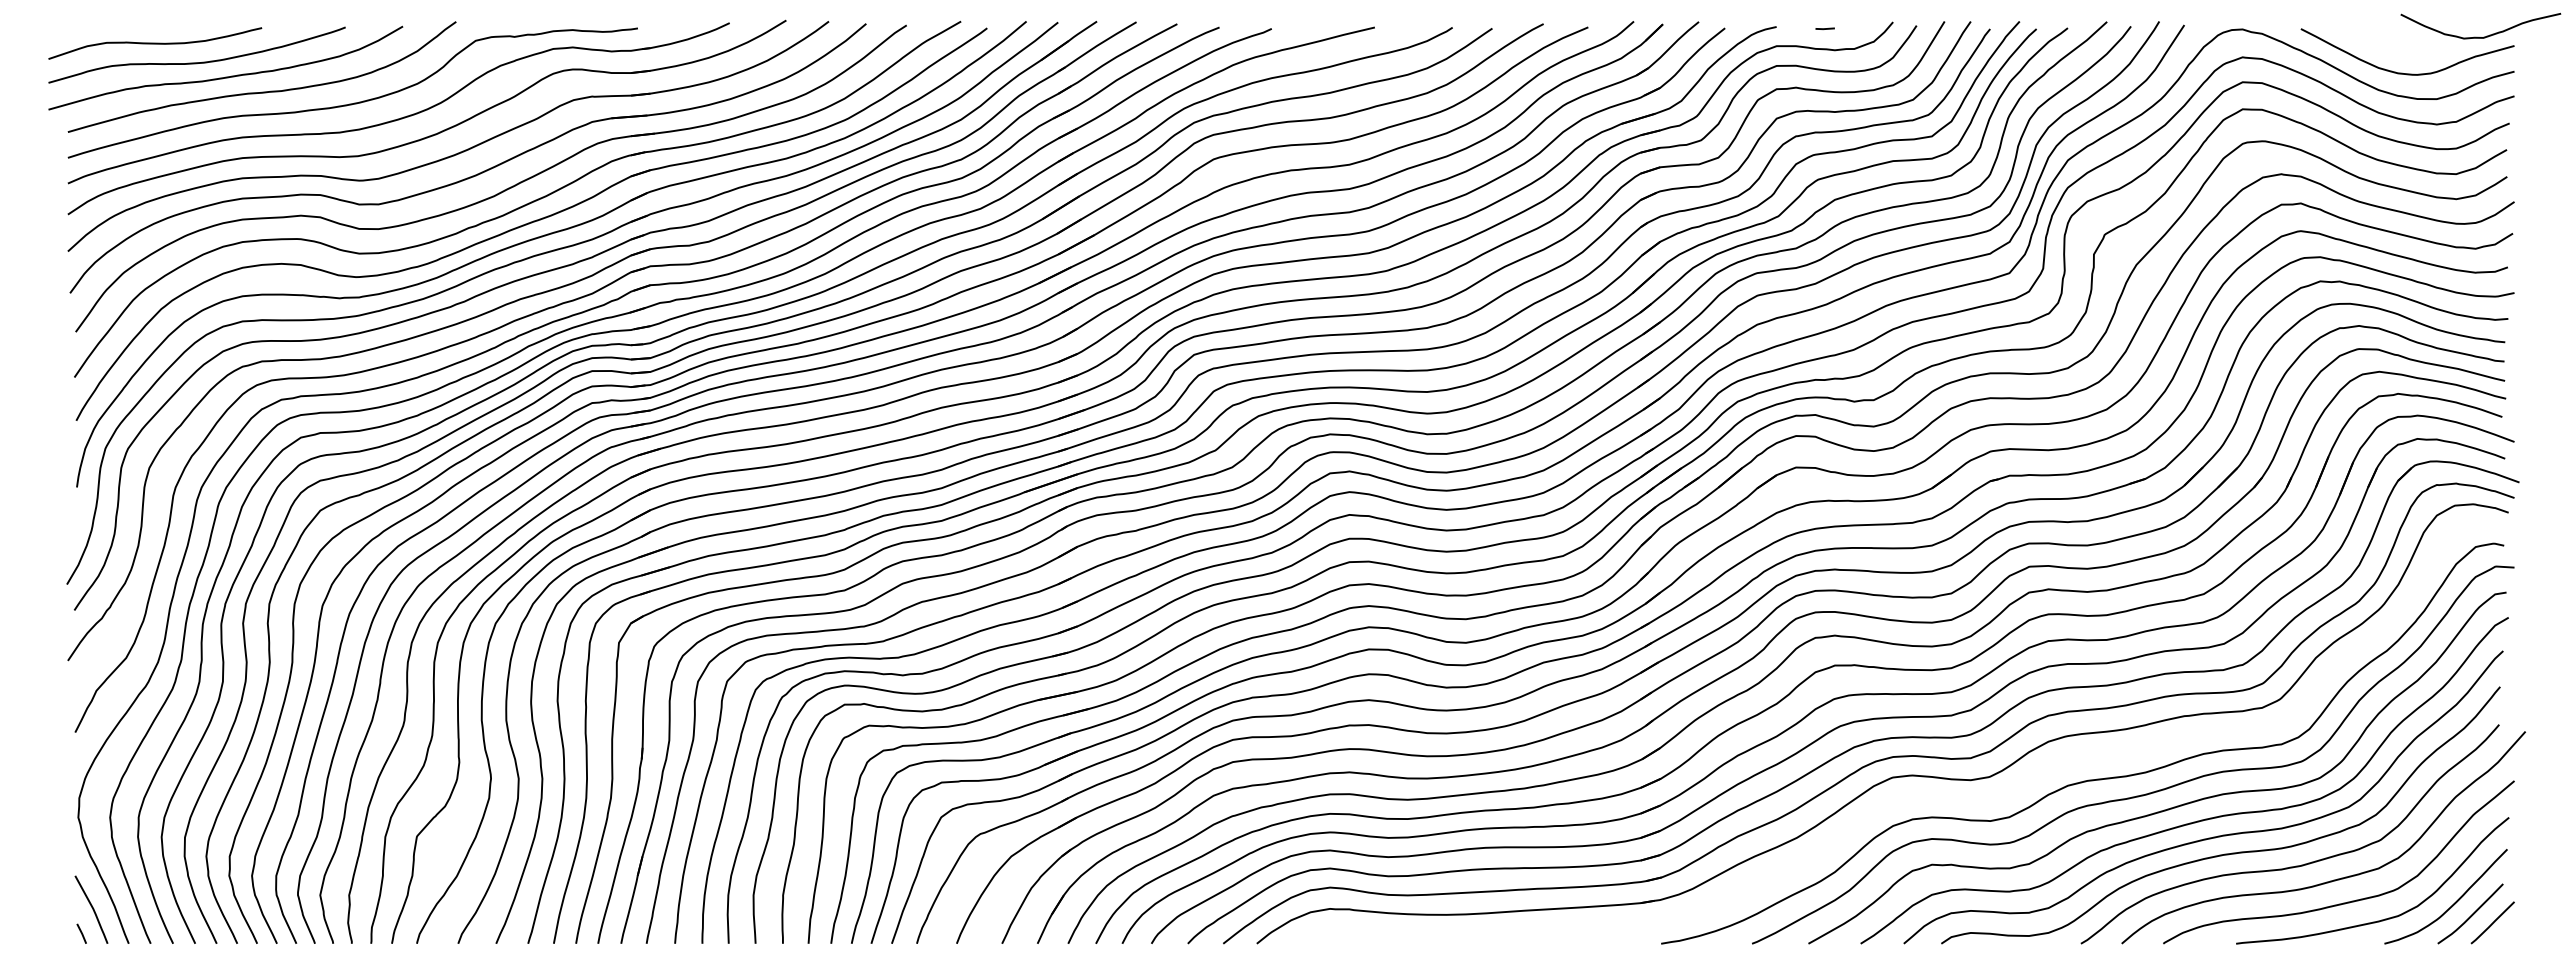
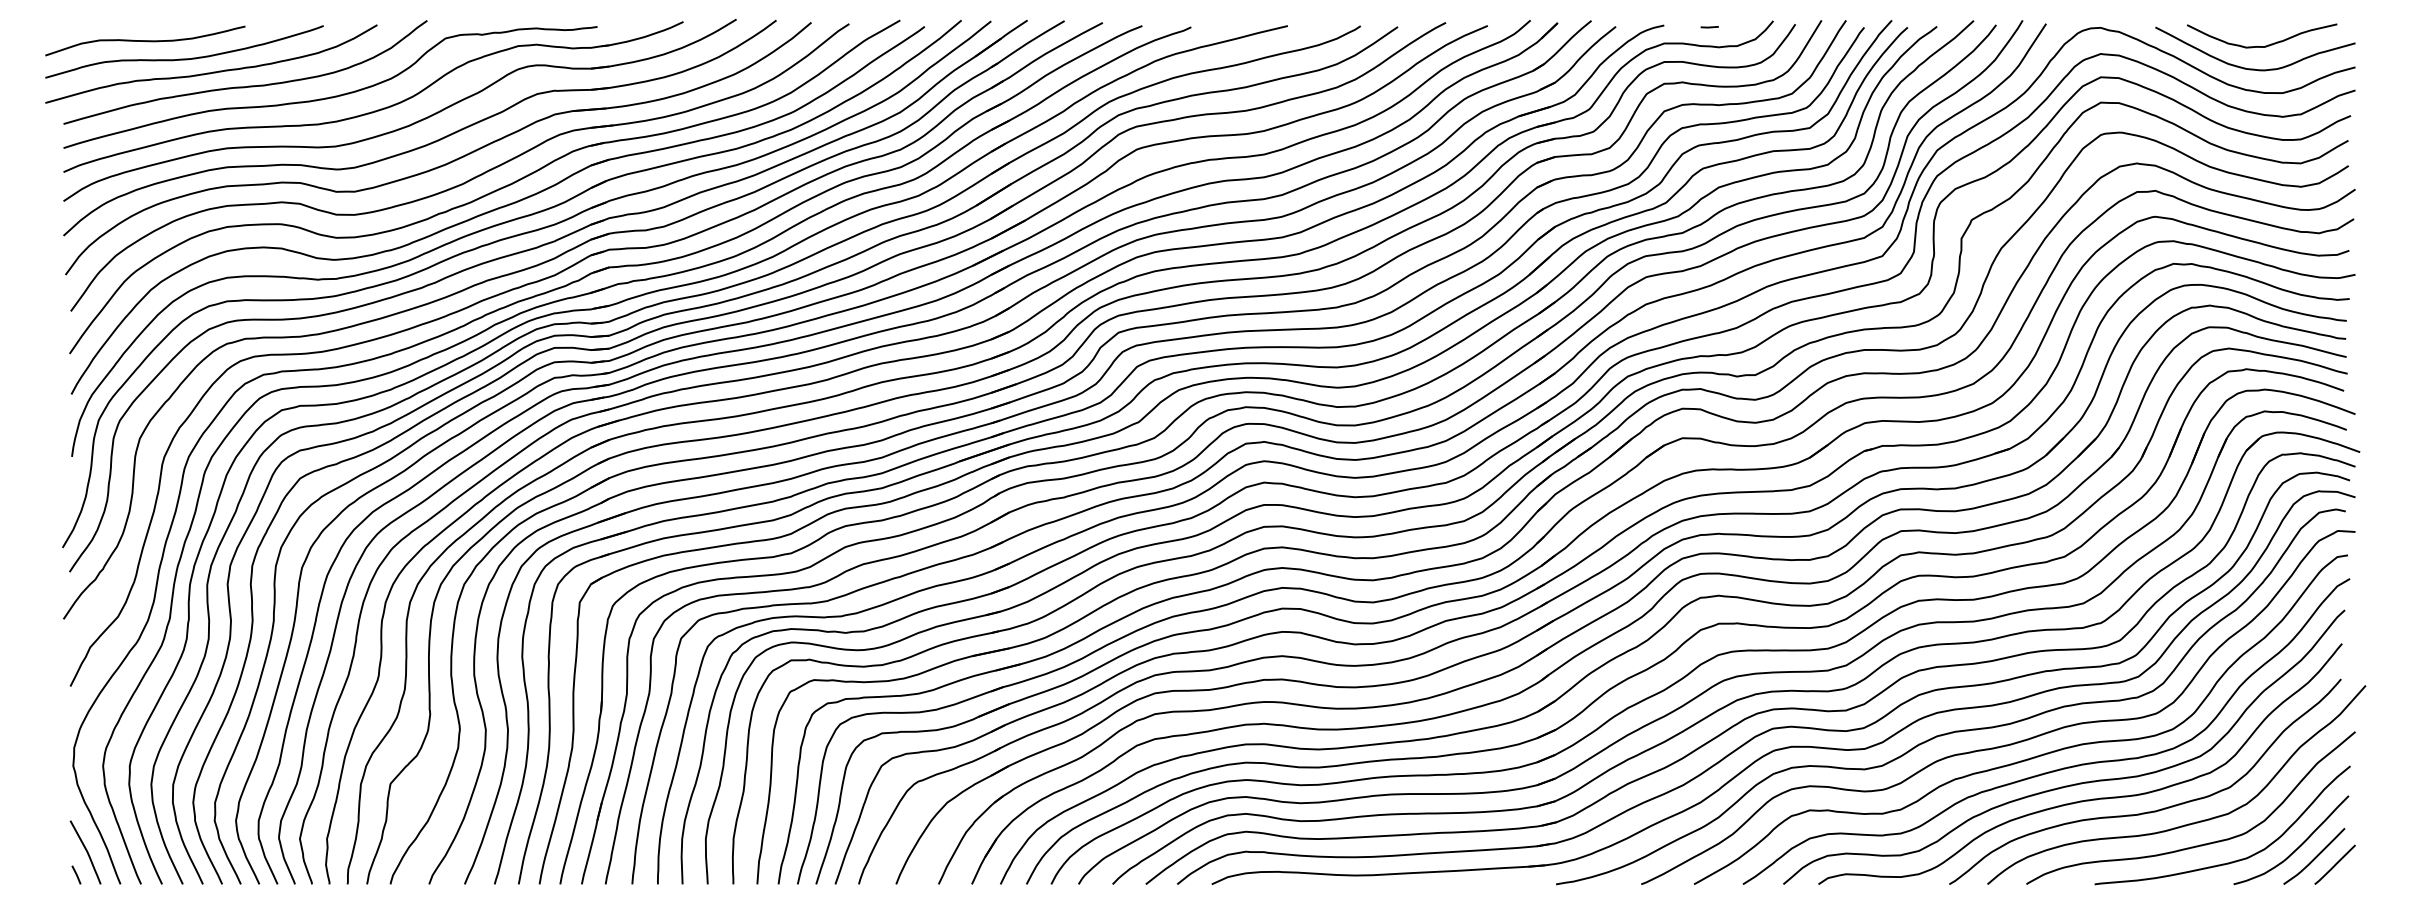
curve: (2478, 36) -> (2259, 45), moved
part: (1908, 796) -> (1787, 746), added

